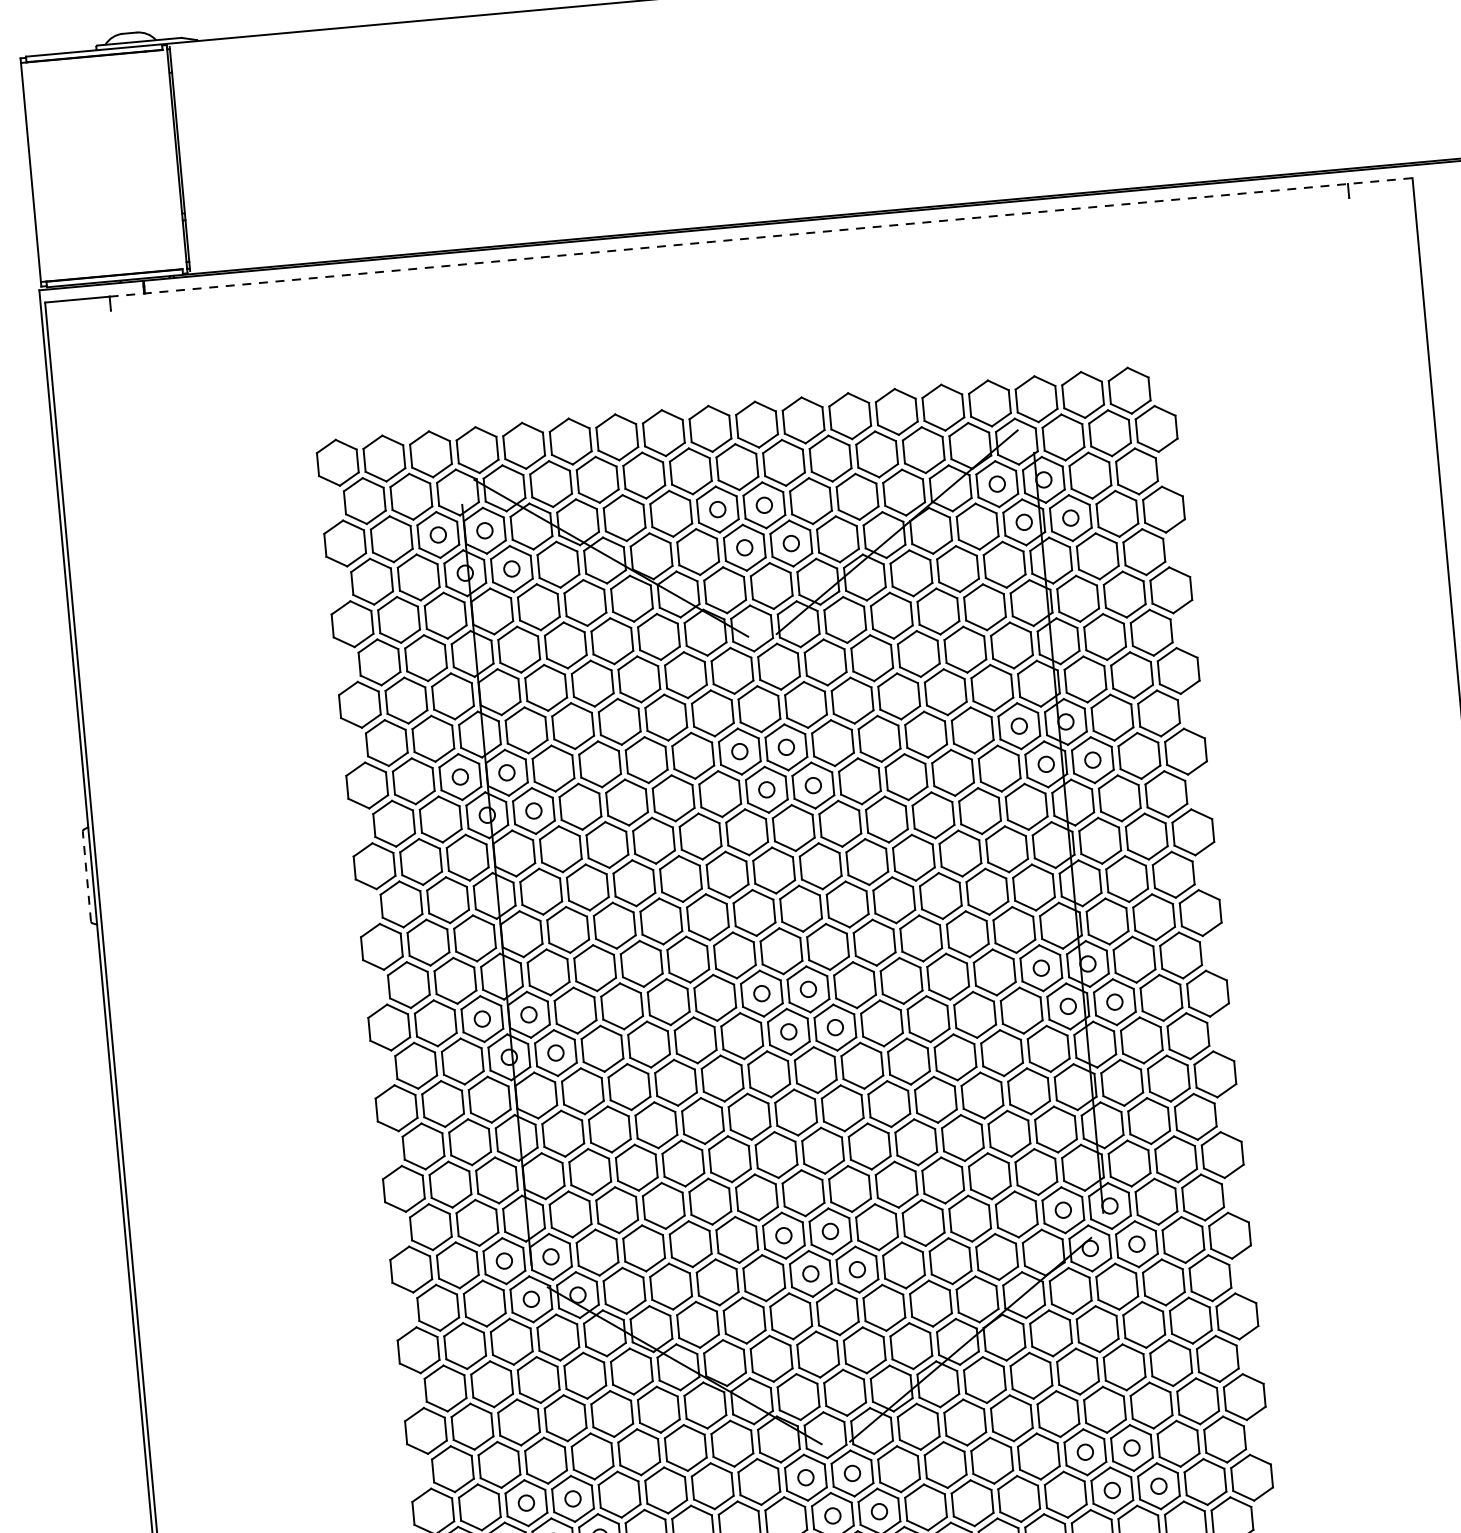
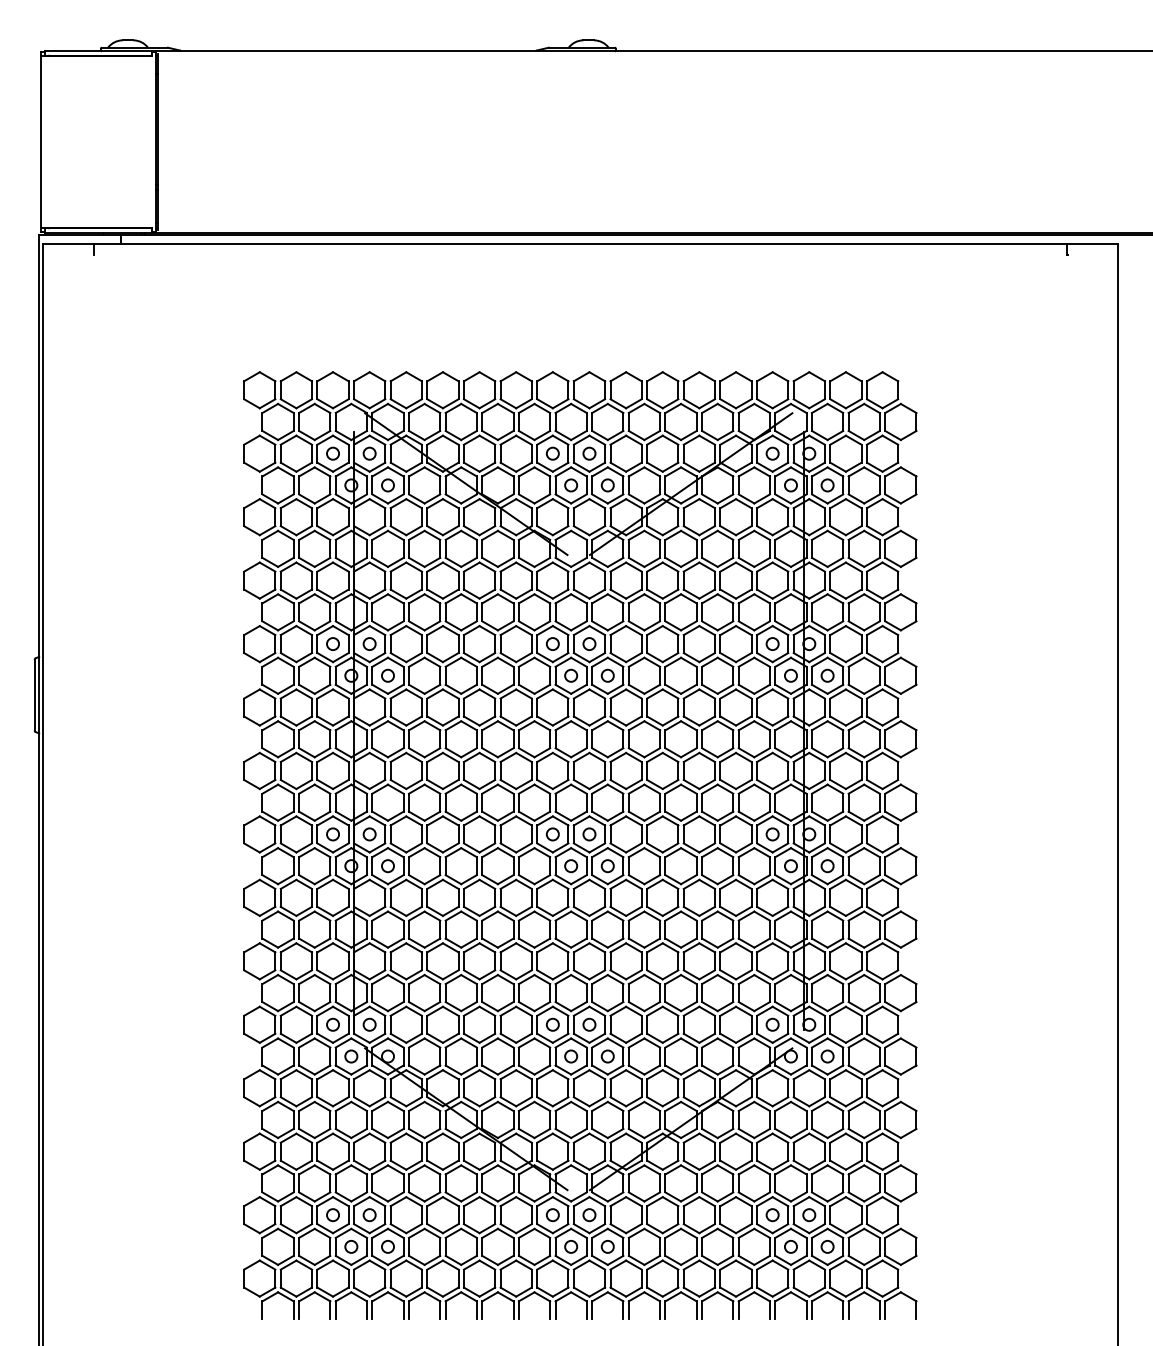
line: (761, 237) -> (606, 244), dashed -> solid
line: (86, 875) -> (34, 694), dashed -> solid

